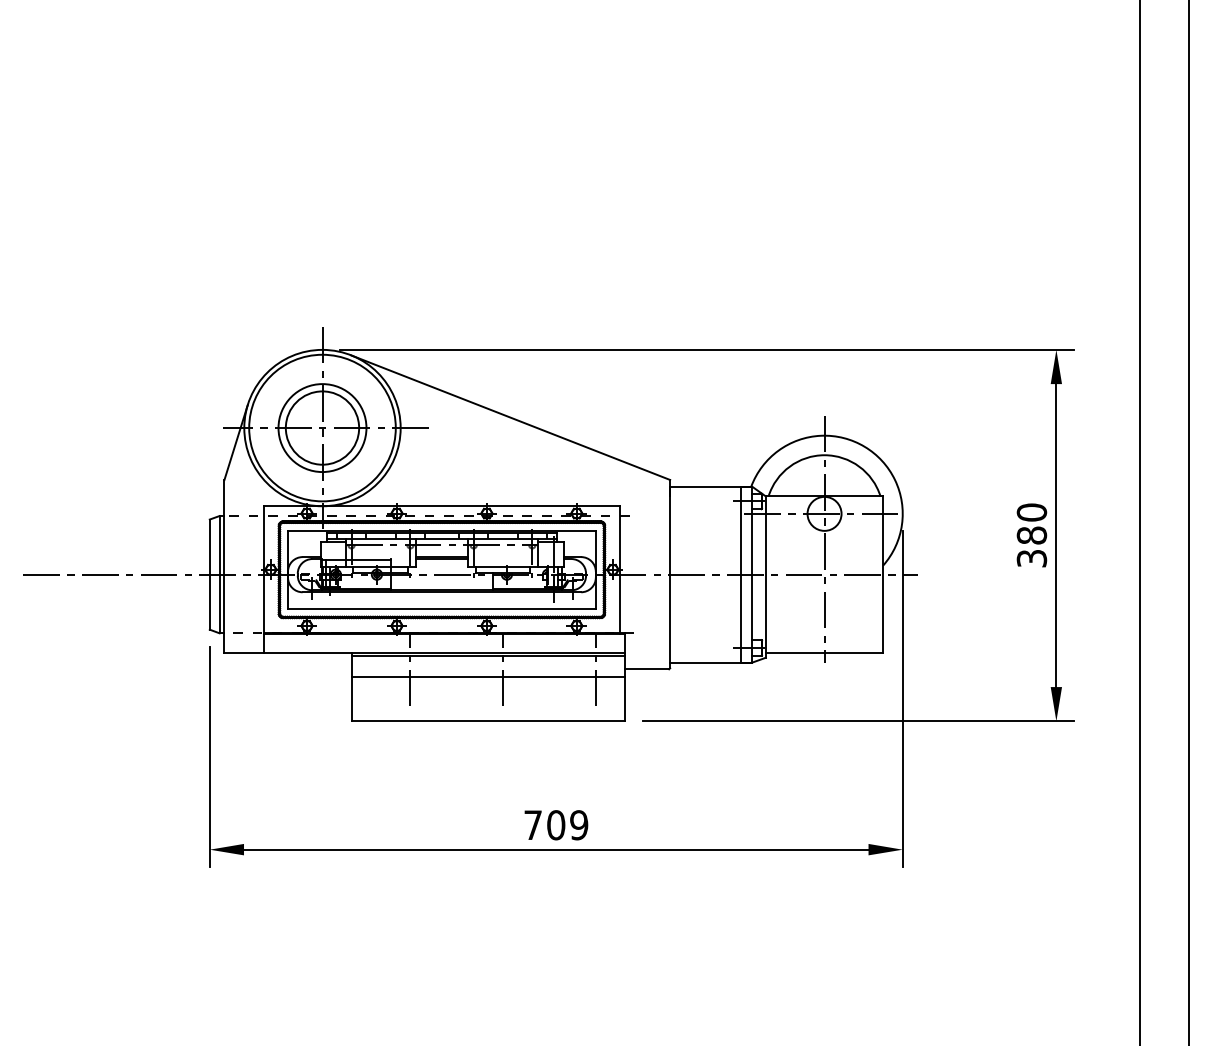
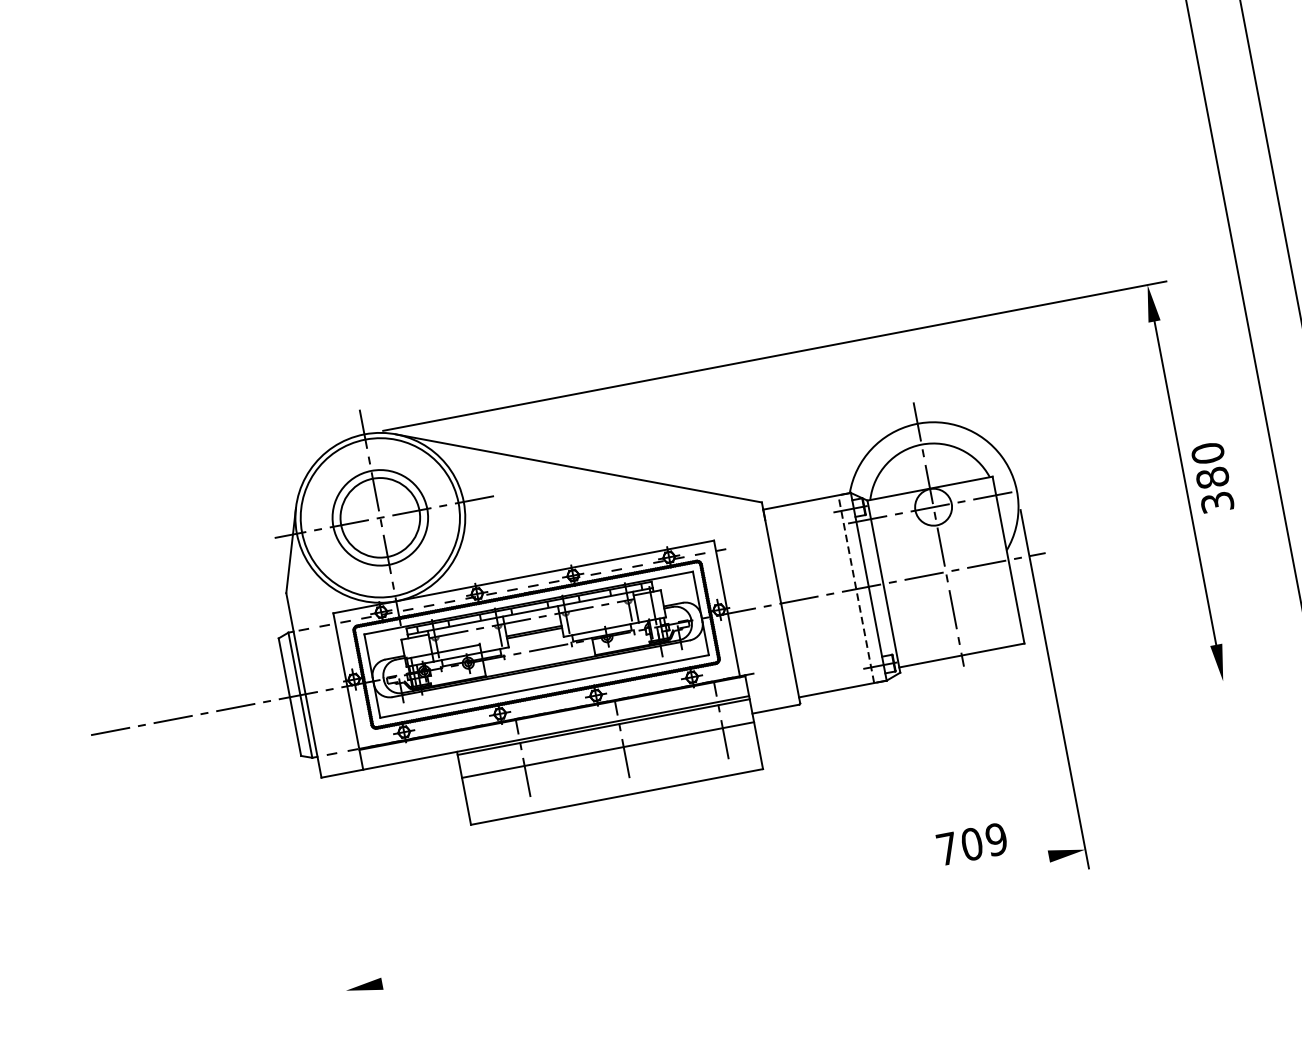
text: (1031, 535) -> (1212, 477), moved
line: (740, 574) -> (856, 589), solid -> dashed
line: (857, 721) -> (1011, 722), removed
line: (209, 757) -> (326, 892), removed
text: (556, 825) -> (972, 844), moved
line: (556, 849) -> (715, 919), removed

